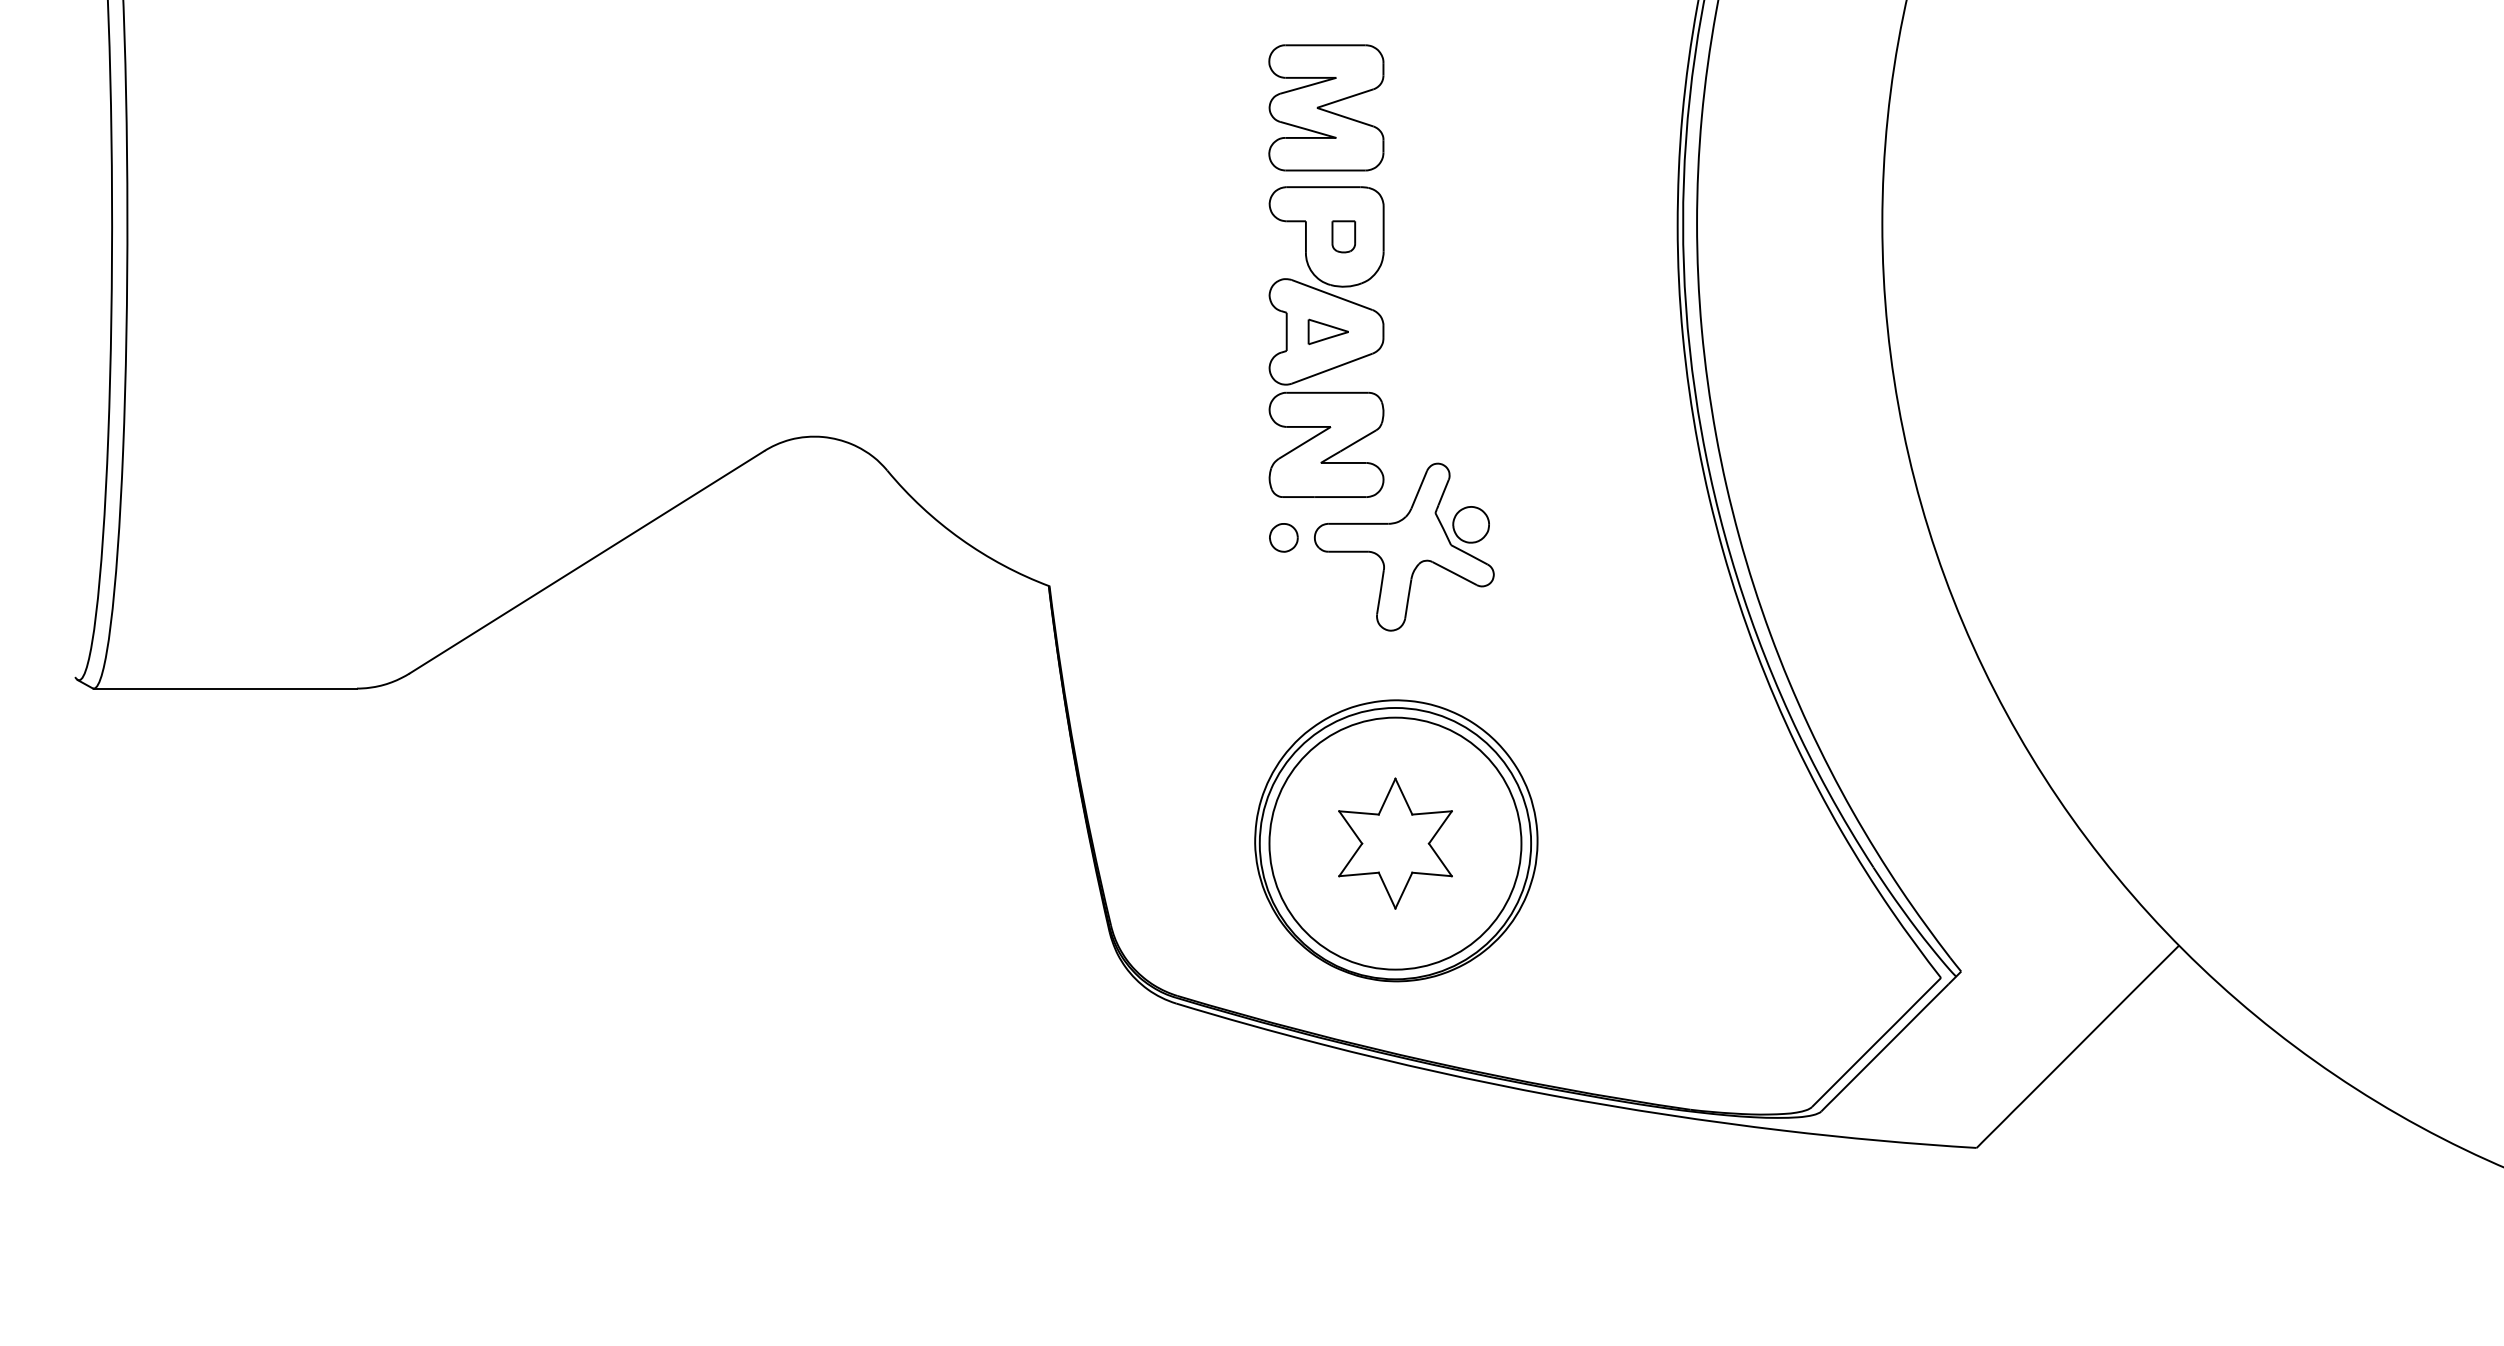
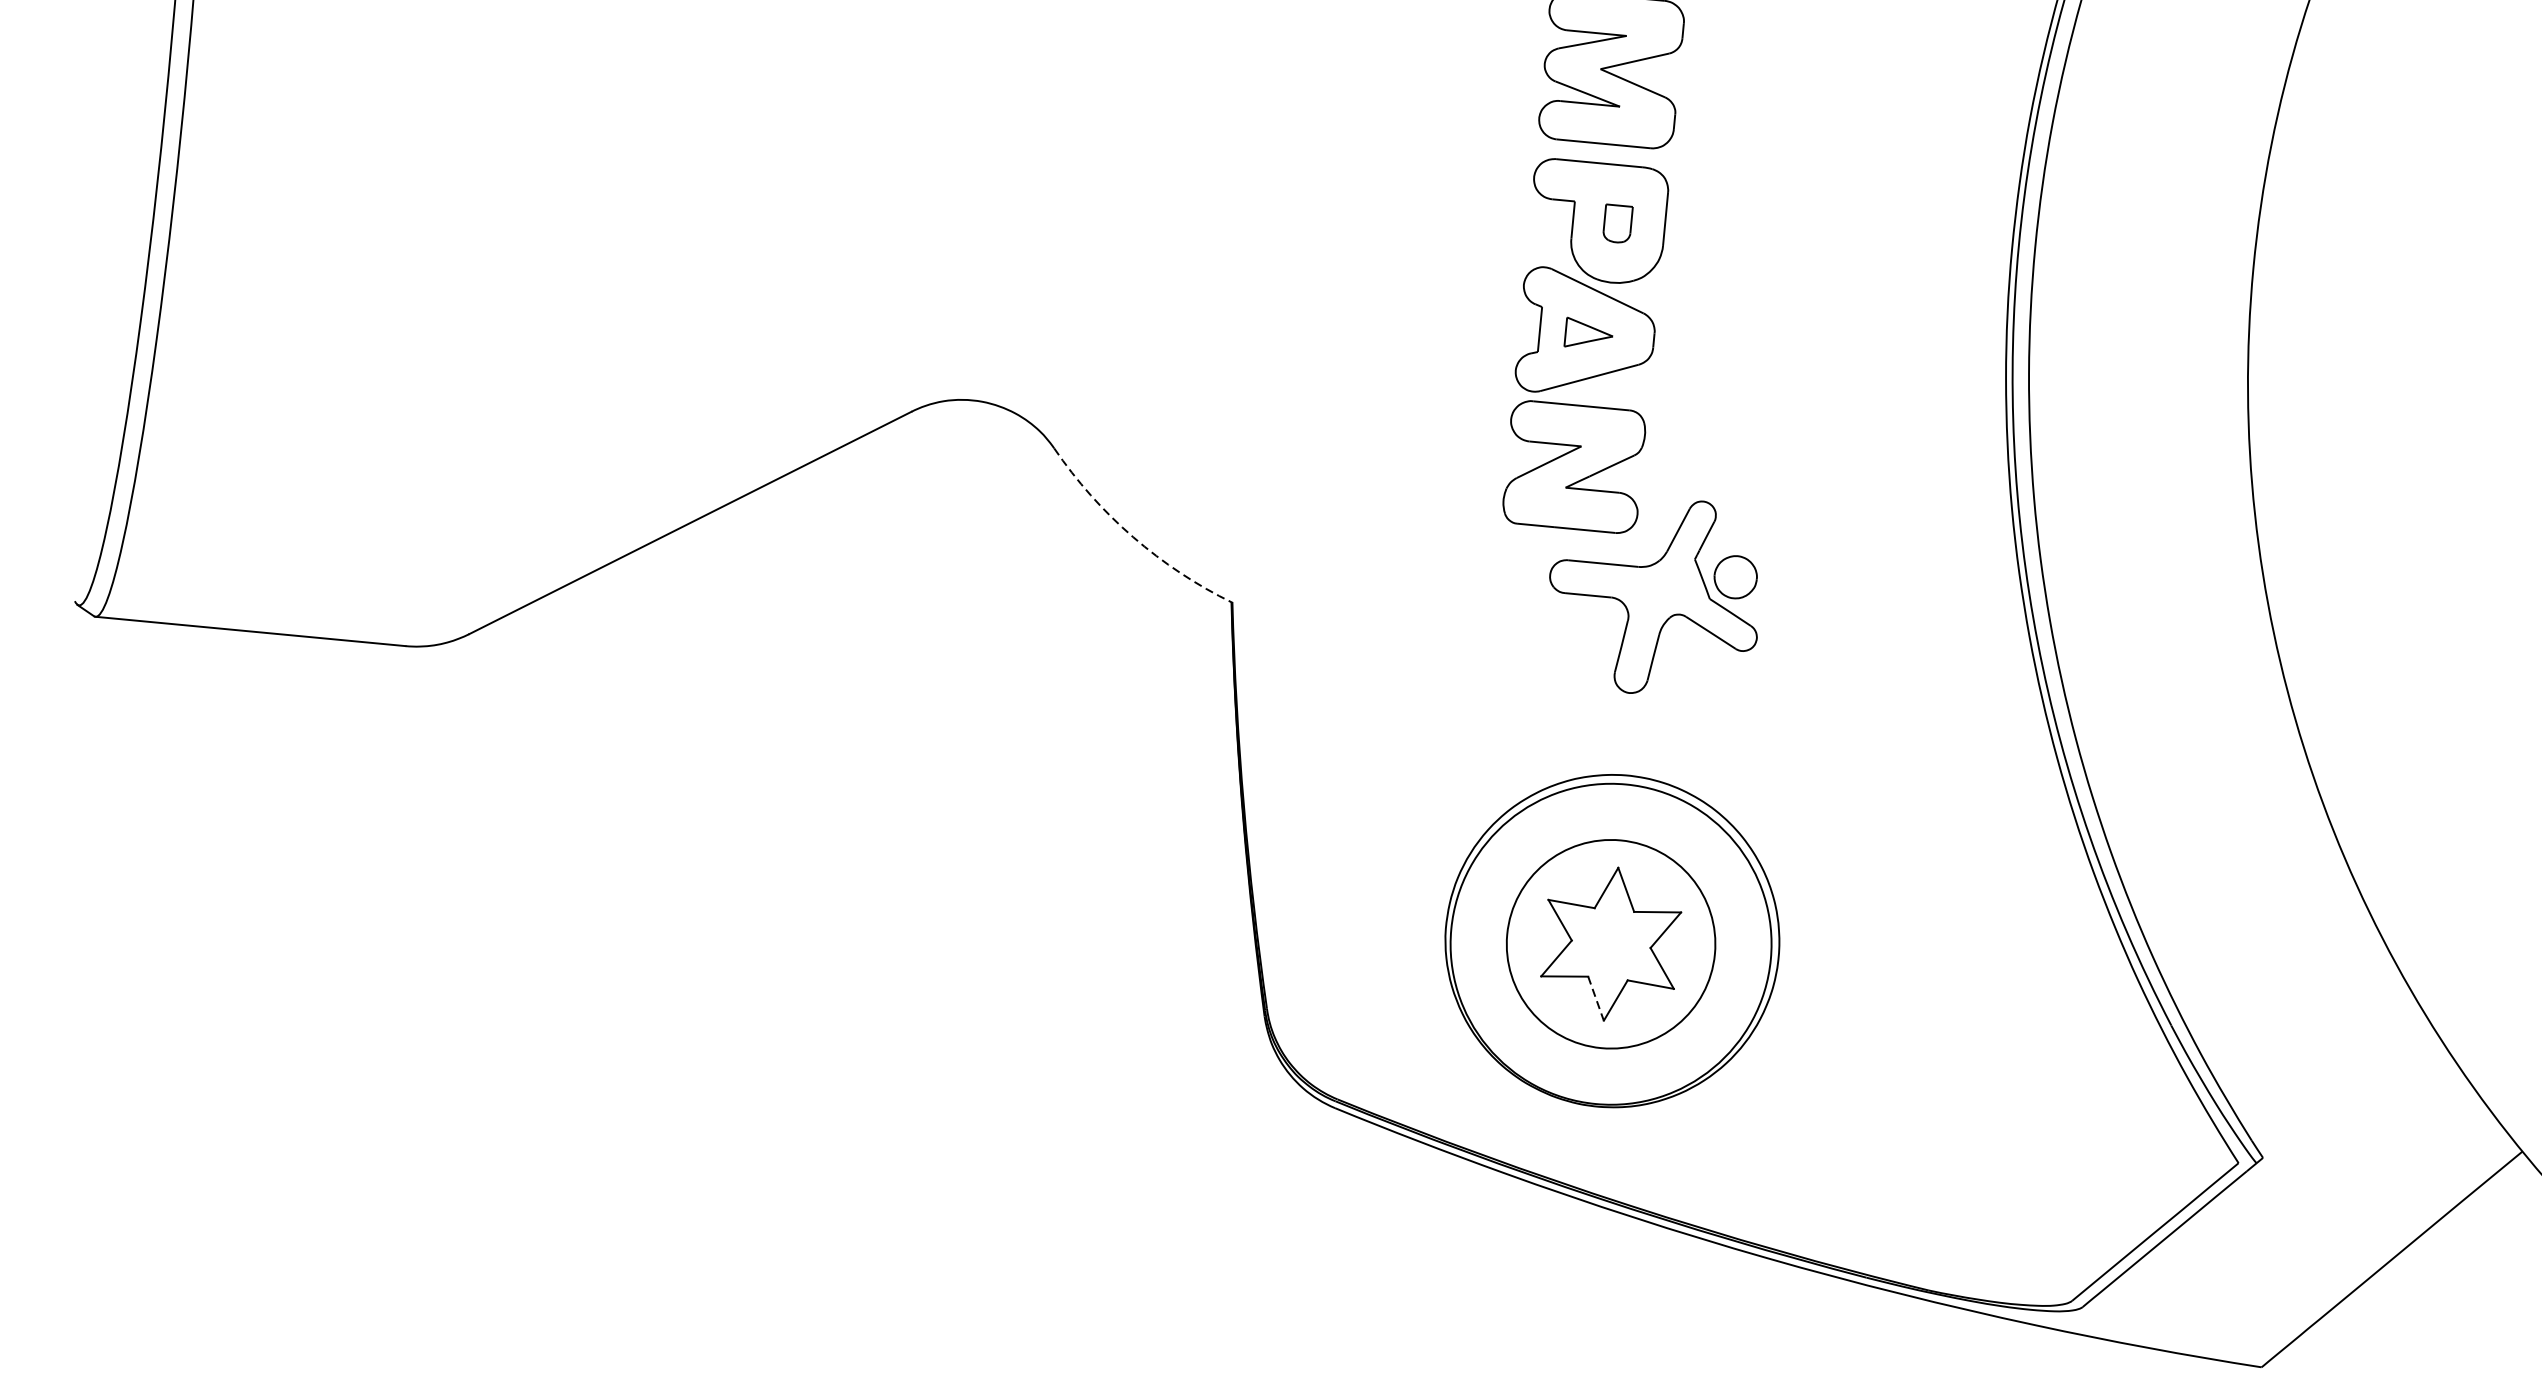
part: (1283, 537) -> (1513, 571), removed
arc: (960, 539) -> (1132, 537), solid -> dashed
circle: (1395, 843) -> (1611, 944), size x0.7
line: (1387, 890) -> (1596, 998), solid -> dashed

